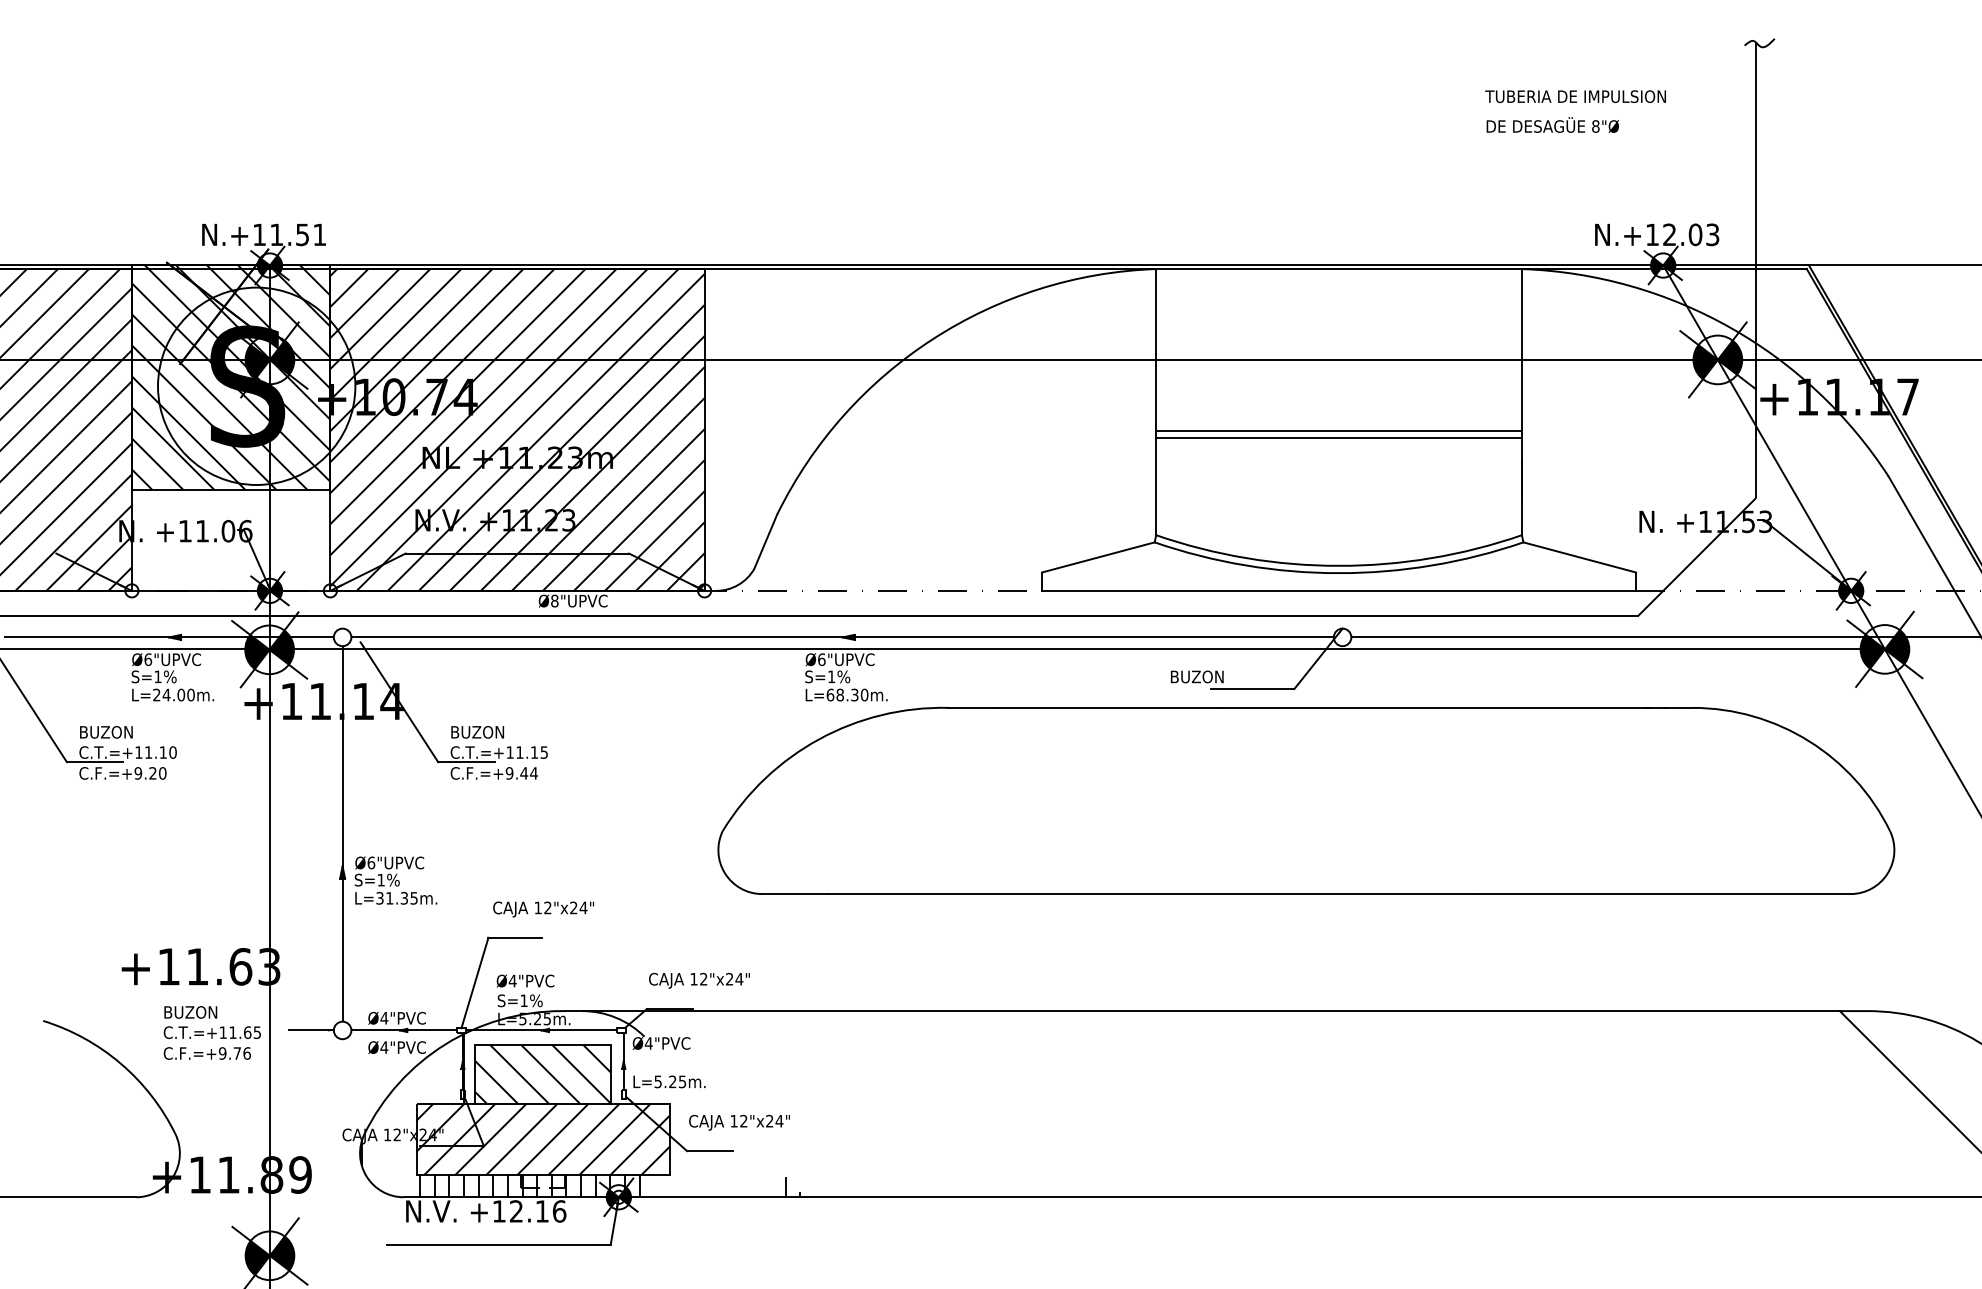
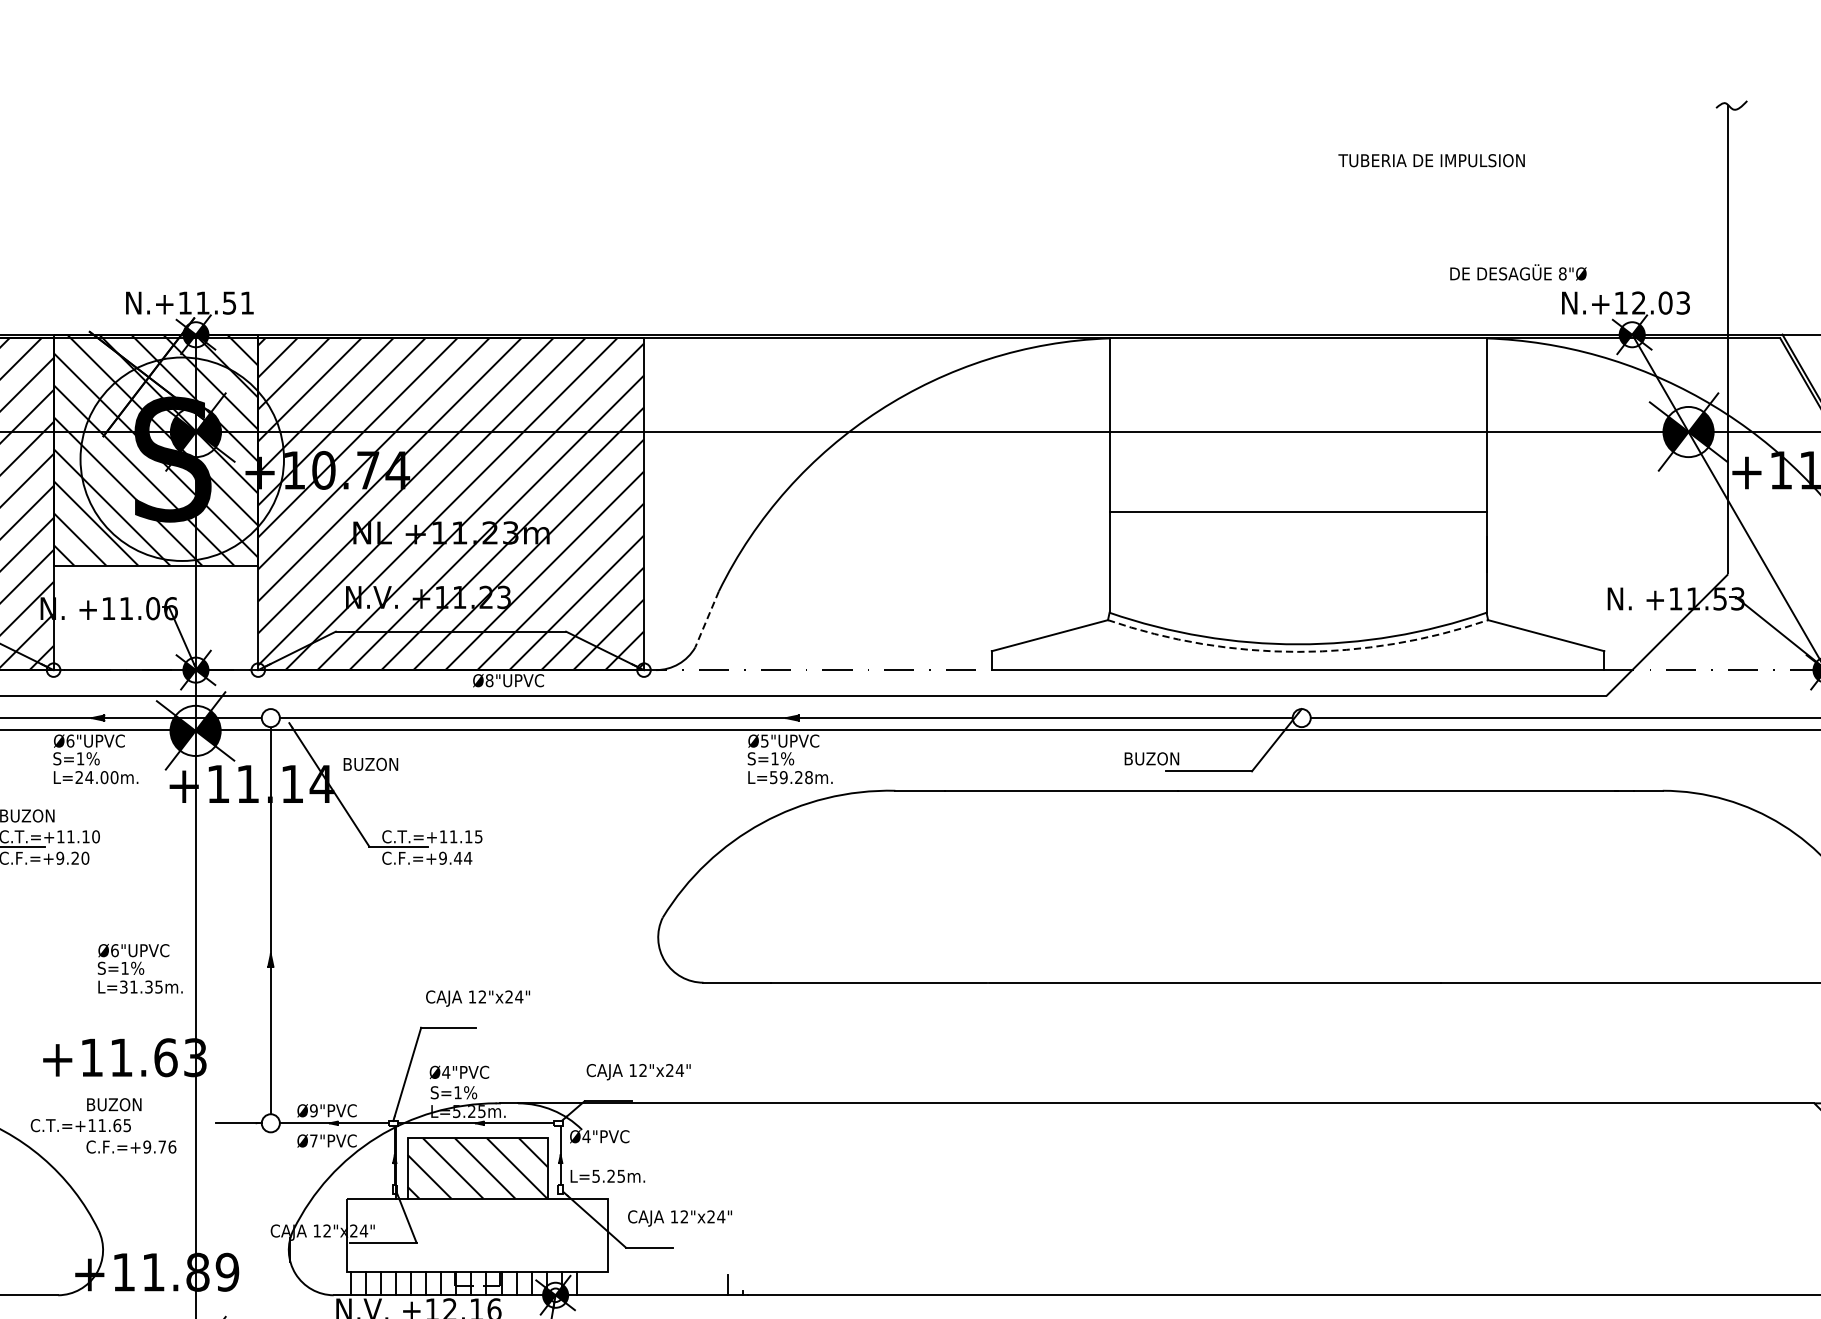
text: (1575, 96) -> (1431, 160), moved
text: (1552, 124) -> (1518, 271), moved
line: (1338, 430) -> (1297, 504), removed
line: (765, 541) -> (706, 619), solid -> dashed
arc: (1339, 573) -> (1298, 652), solid -> dashed
text: (821, 659) -> (764, 740), Ø6"UPVC -> Ø5"UPVC
text: (847, 694) -> (791, 776), L=68.30m. -> L=59.28m.
text: (477, 732) -> (370, 764), moved
text: (395, 880) -> (139, 968), moved
text: (384, 1018) -> (314, 1110), Ø4"PVC -> Ø9"PVC
text: (211, 1032) -> (80, 1125), moved
text: (384, 1047) -> (314, 1140), Ø4"PVC -> Ø7"PVC
hatch: (542, 1138) -> (476, 1234), removed

